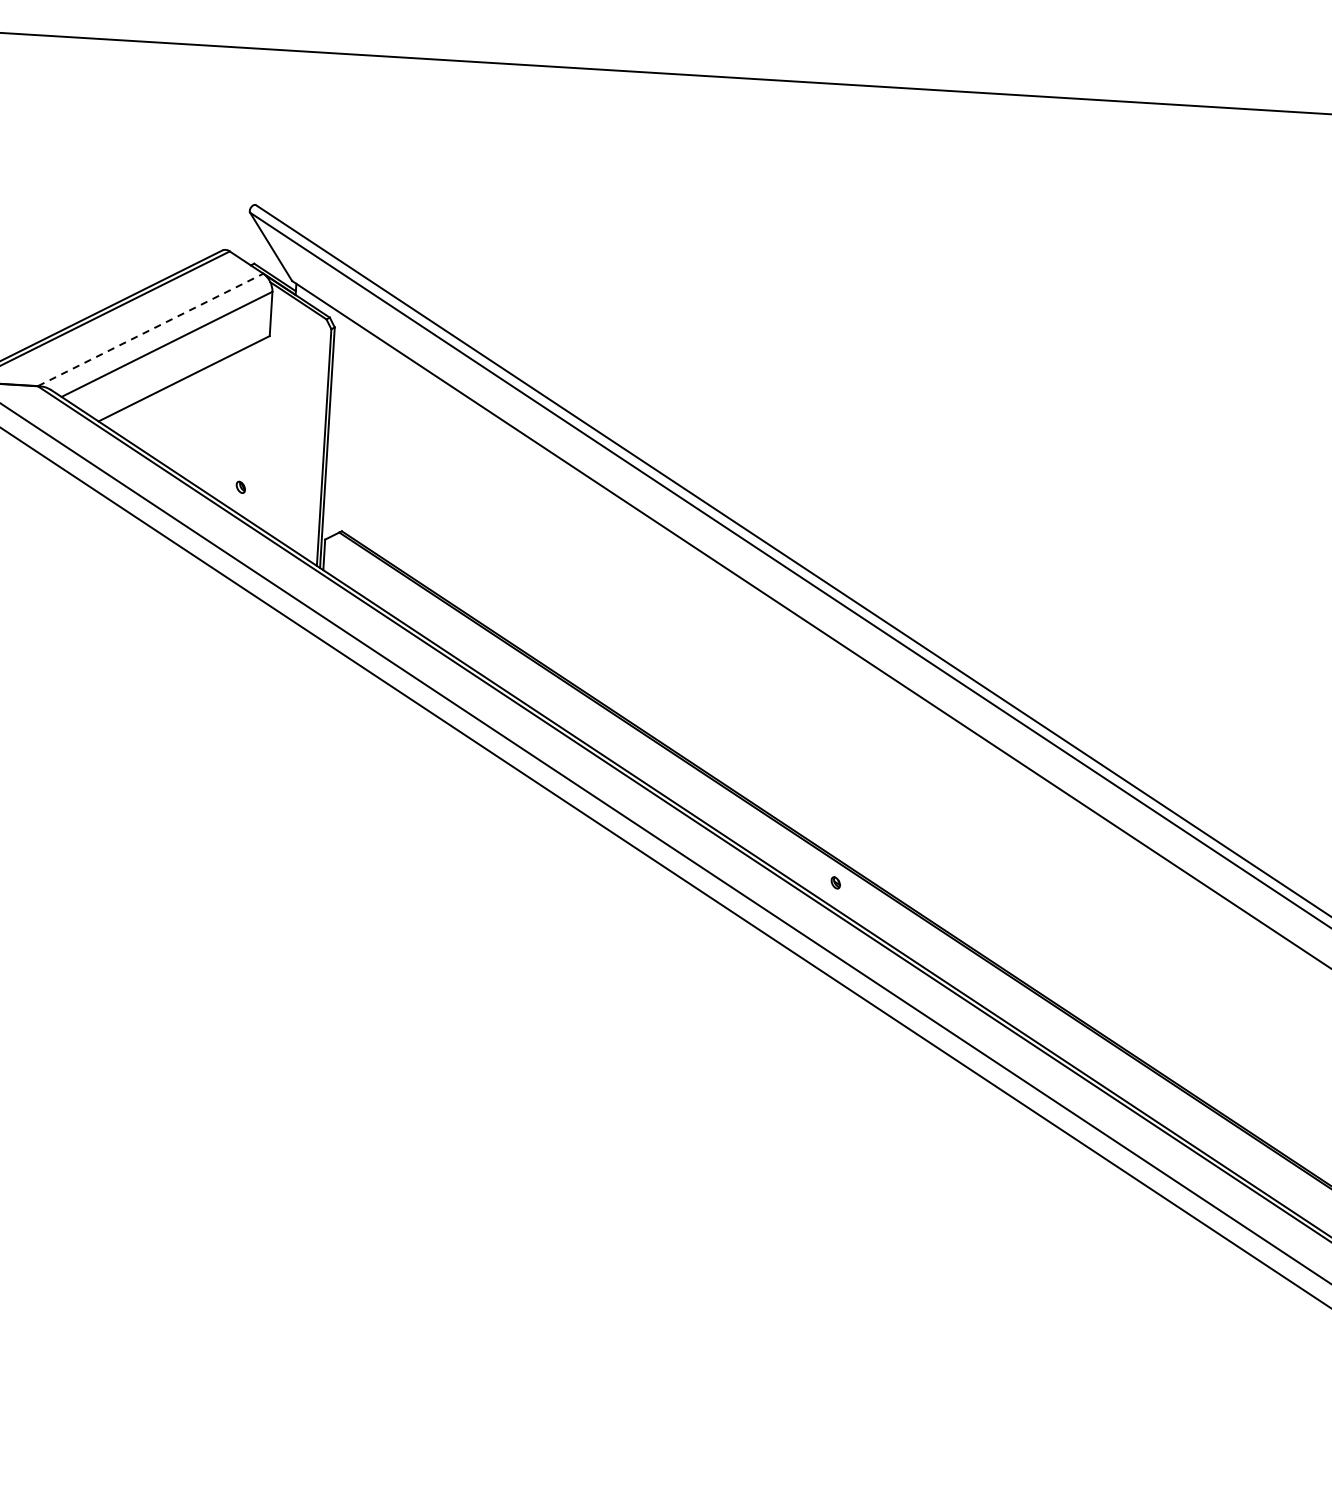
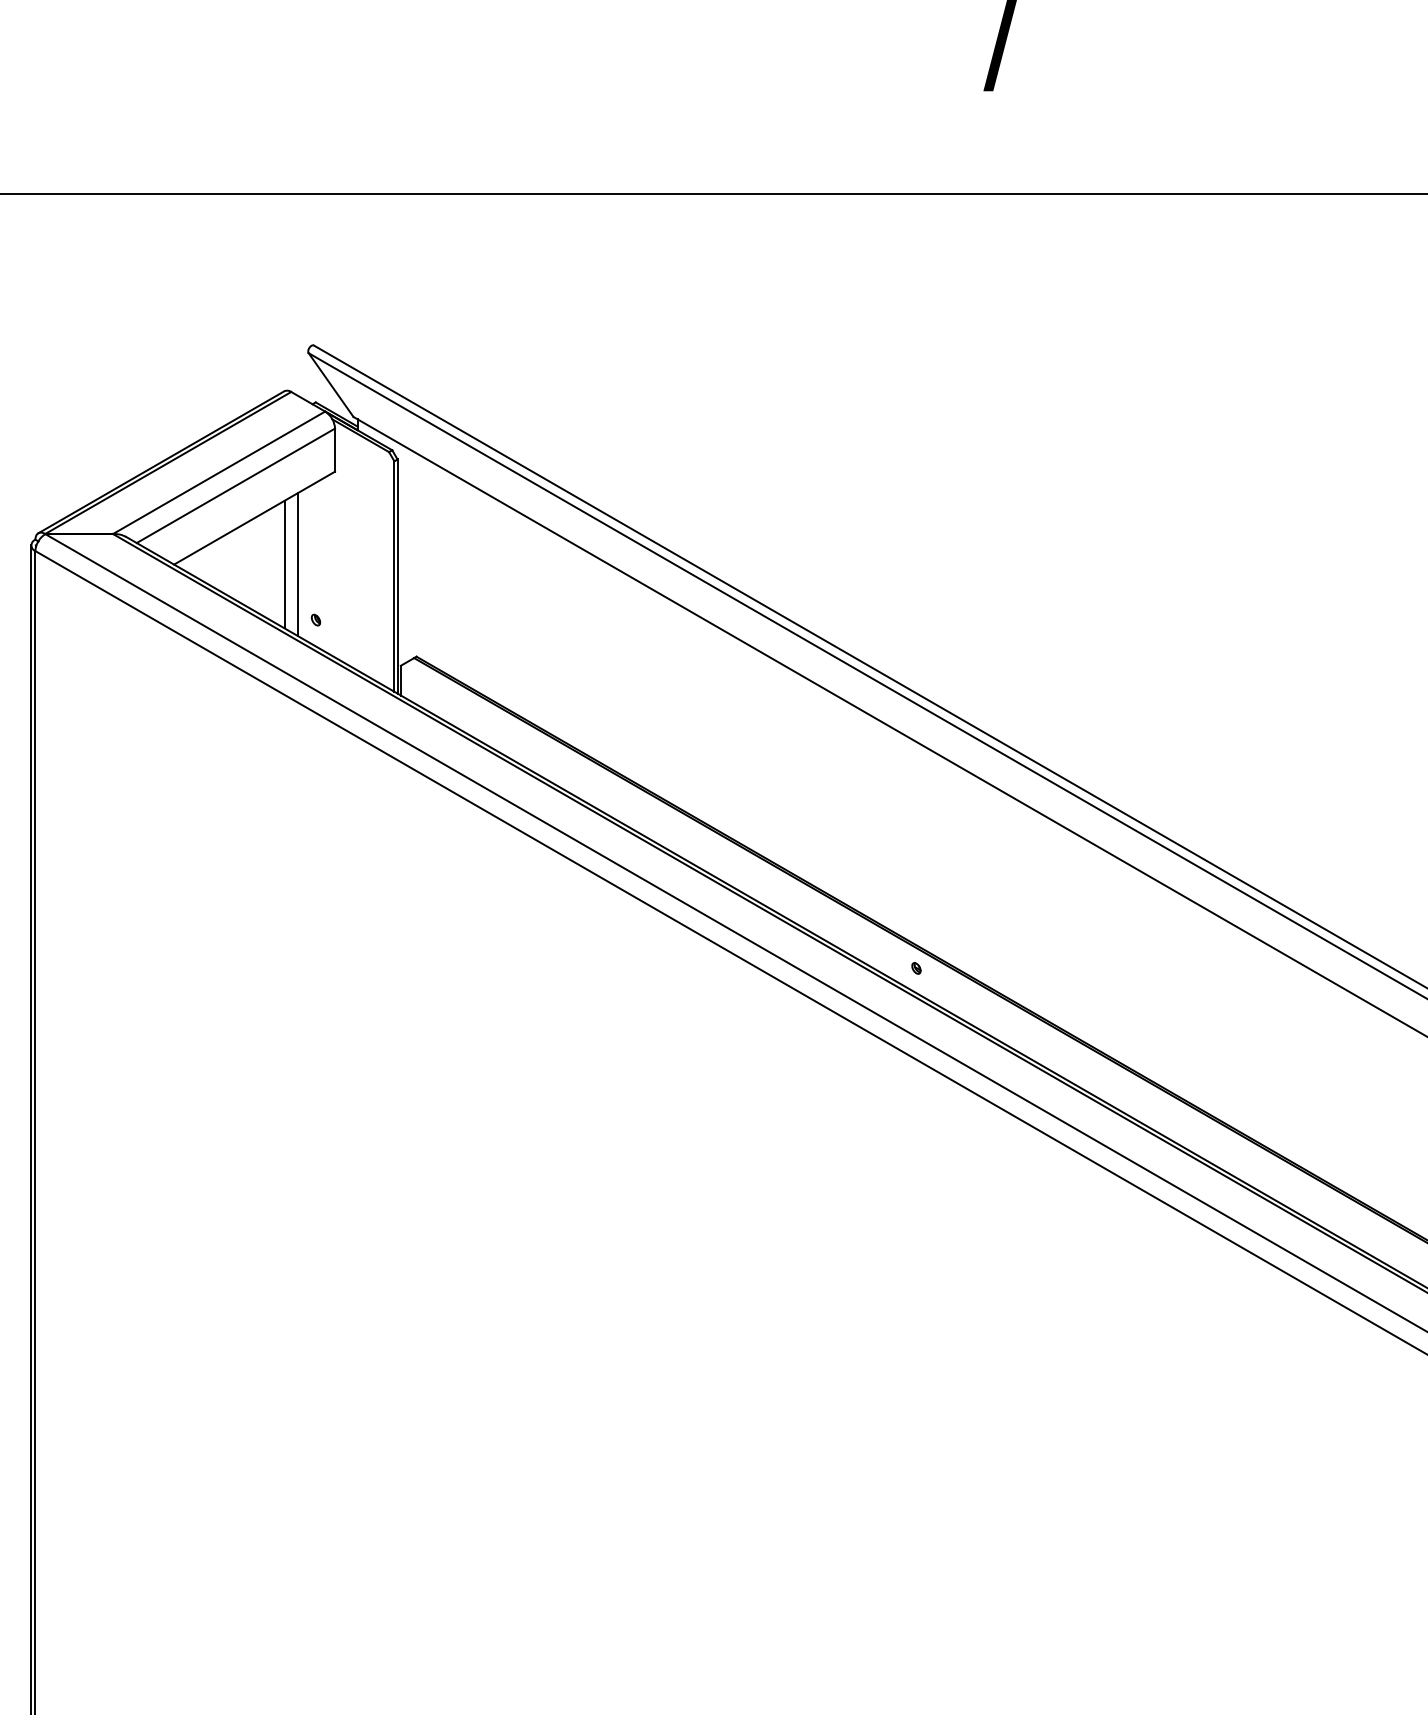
line: (151, 329) -> (219, 472), dashed -> solid
line: (212, 428) -> (284, 564), added
line: (225, 429) -> (297, 564), added

